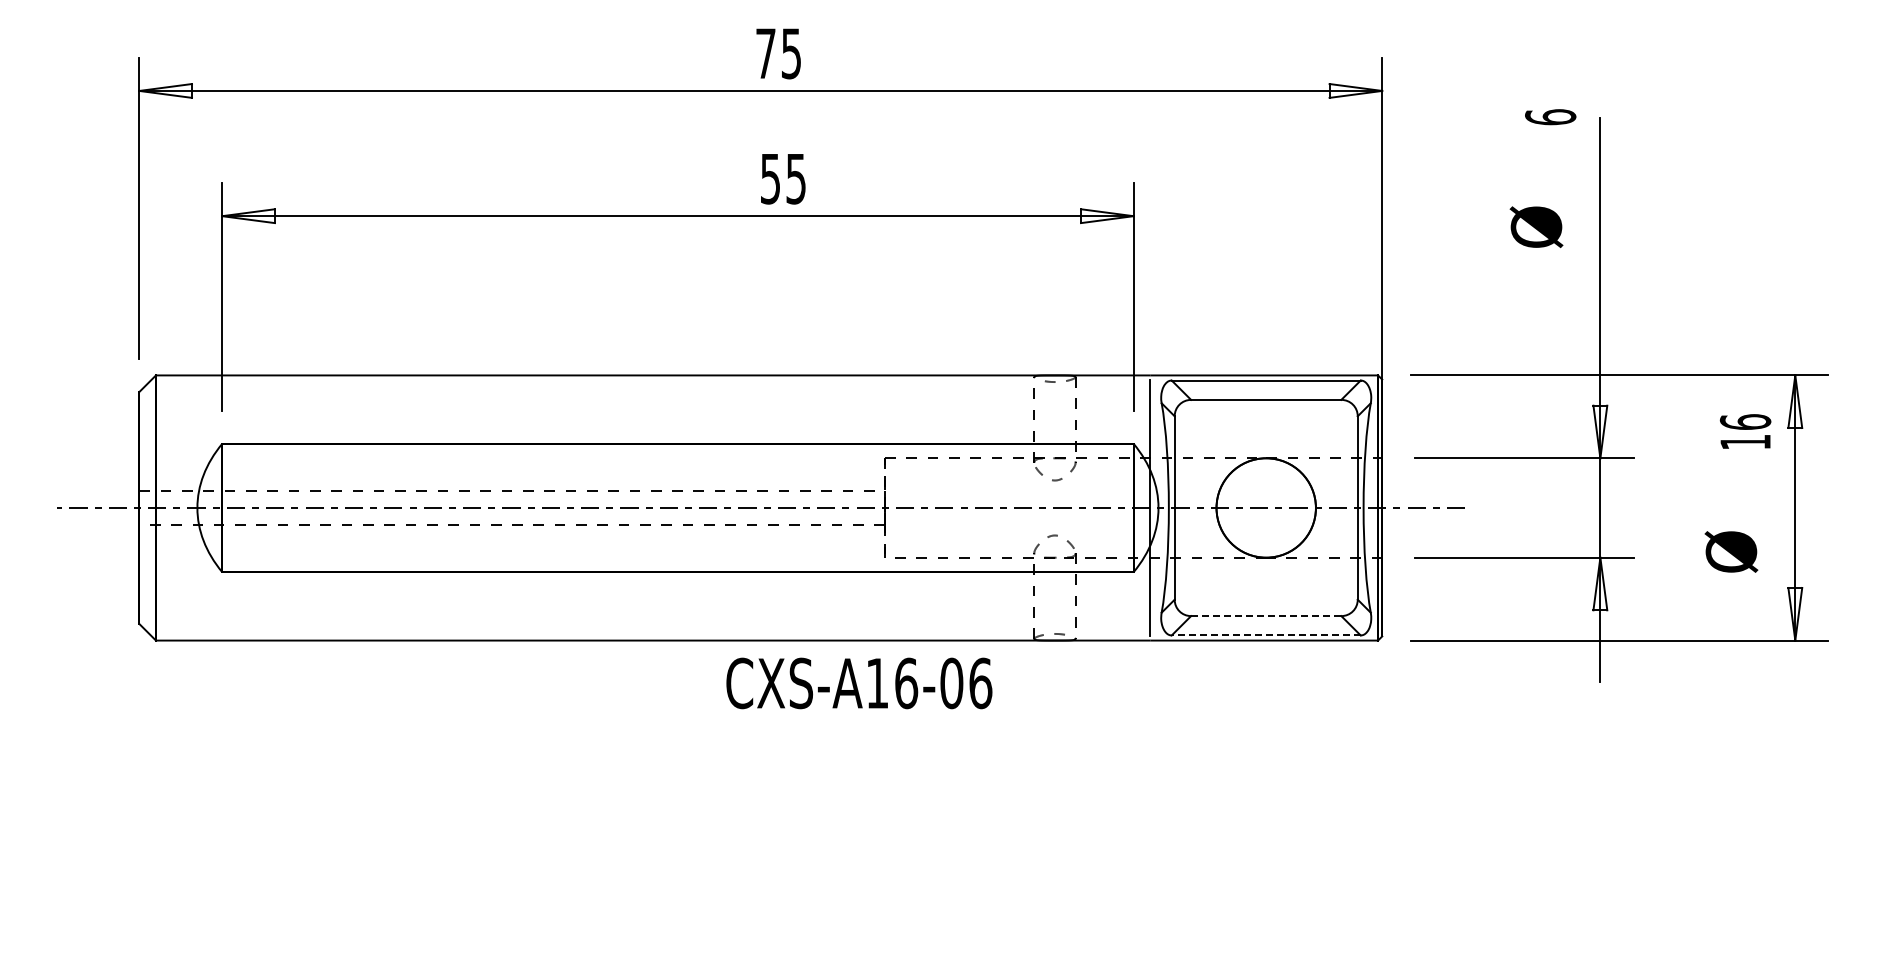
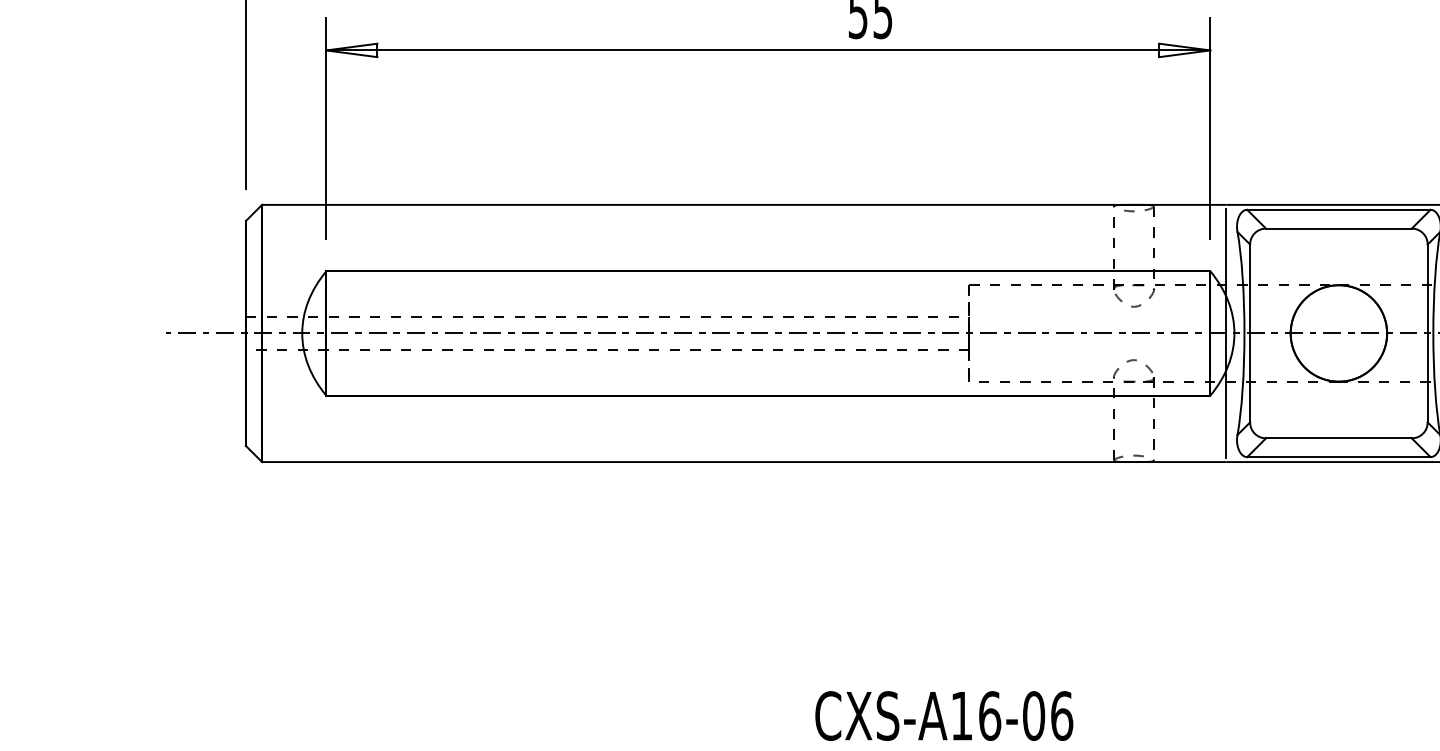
line: (1266, 616) -> (1339, 438), dashed -> solid
line: (1265, 635) -> (1338, 457), dashed -> solid
text: (859, 683) -> (944, 716), moved

